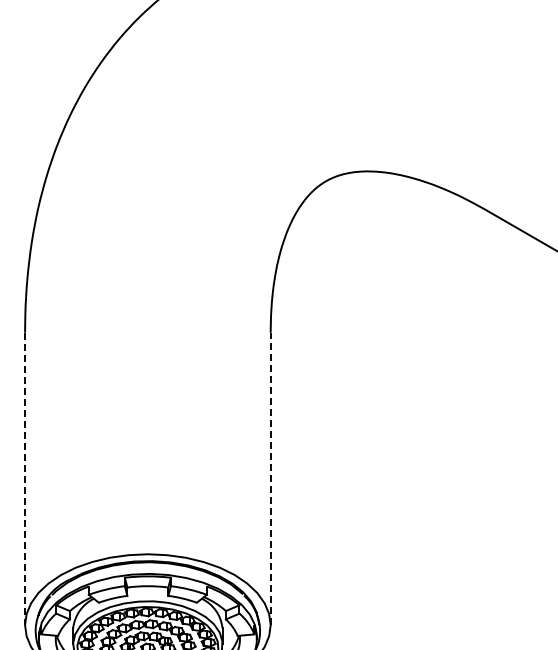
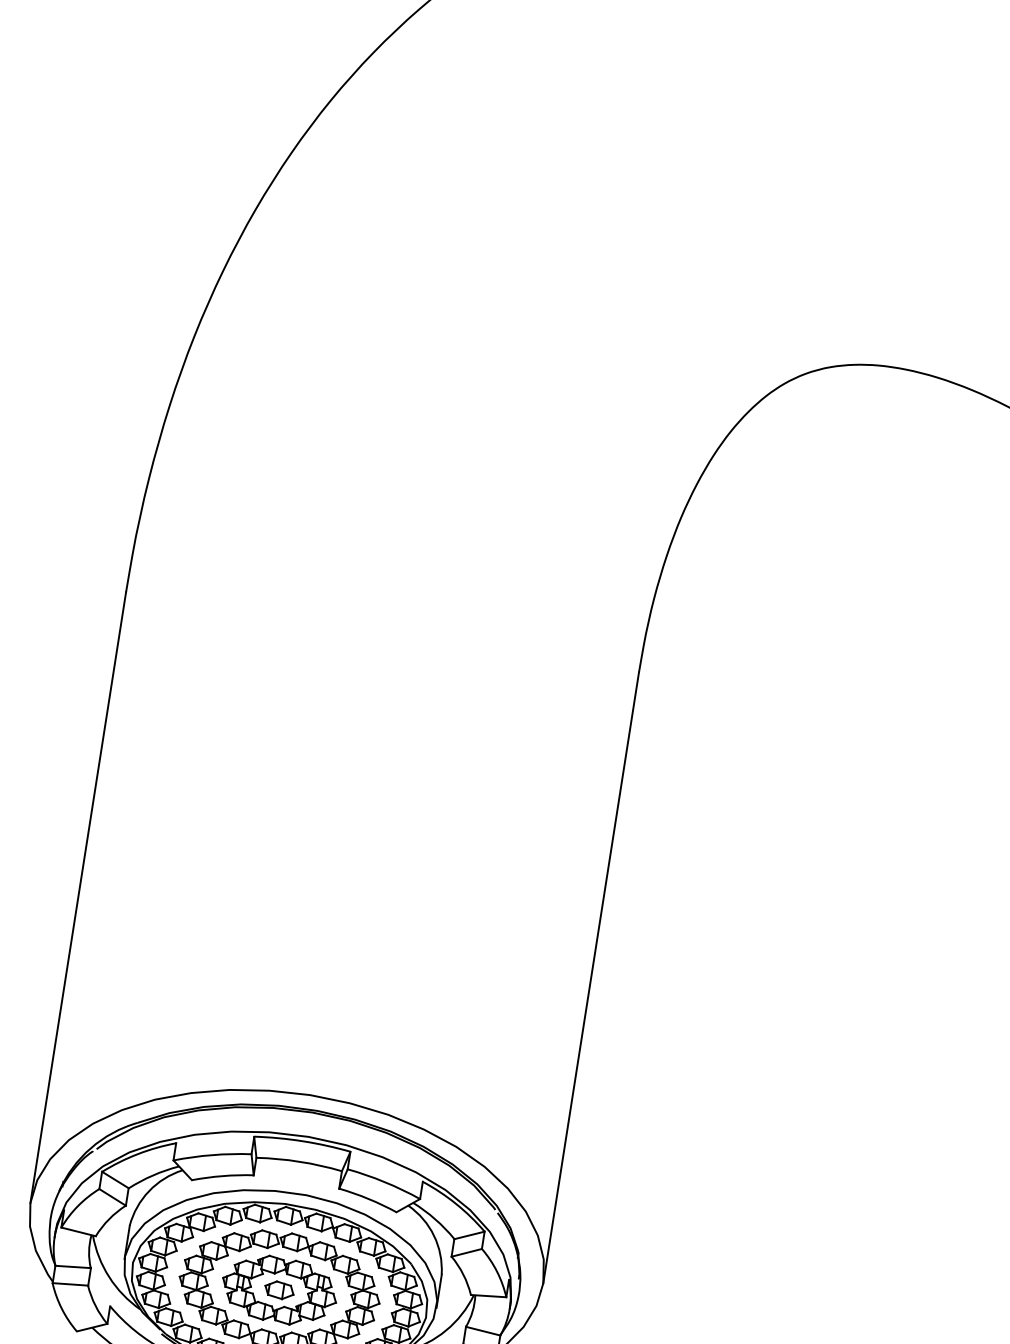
line: (270, 478) -> (590, 976), dashed -> solid
line: (25, 479) -> (78, 898), dashed -> solid

